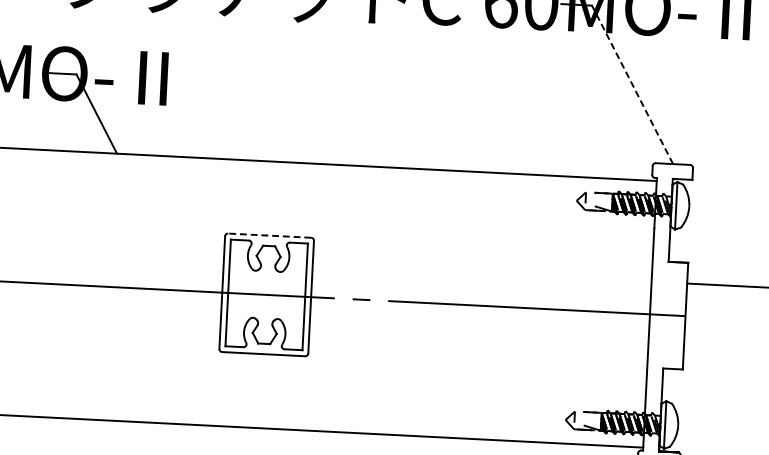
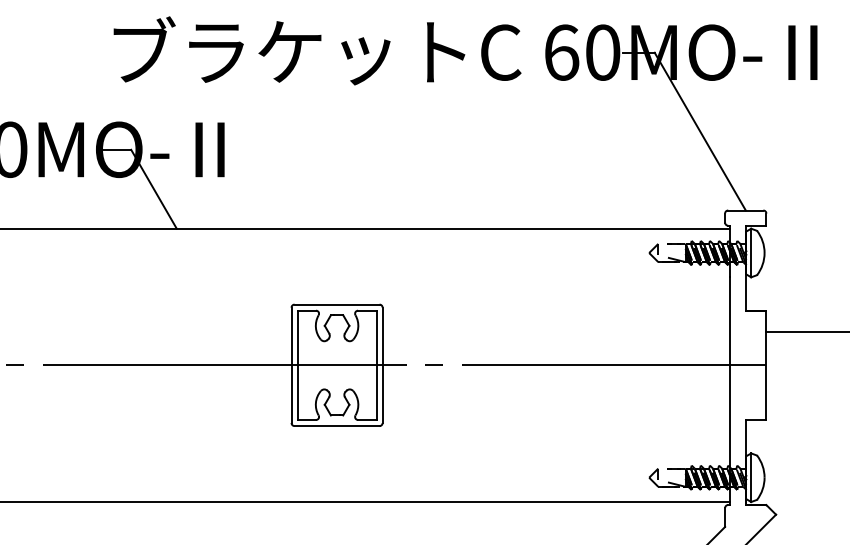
line: (632, 84) -> (700, 131), dashed -> solid
line: (270, 235) -> (337, 304), dashed -> solid

